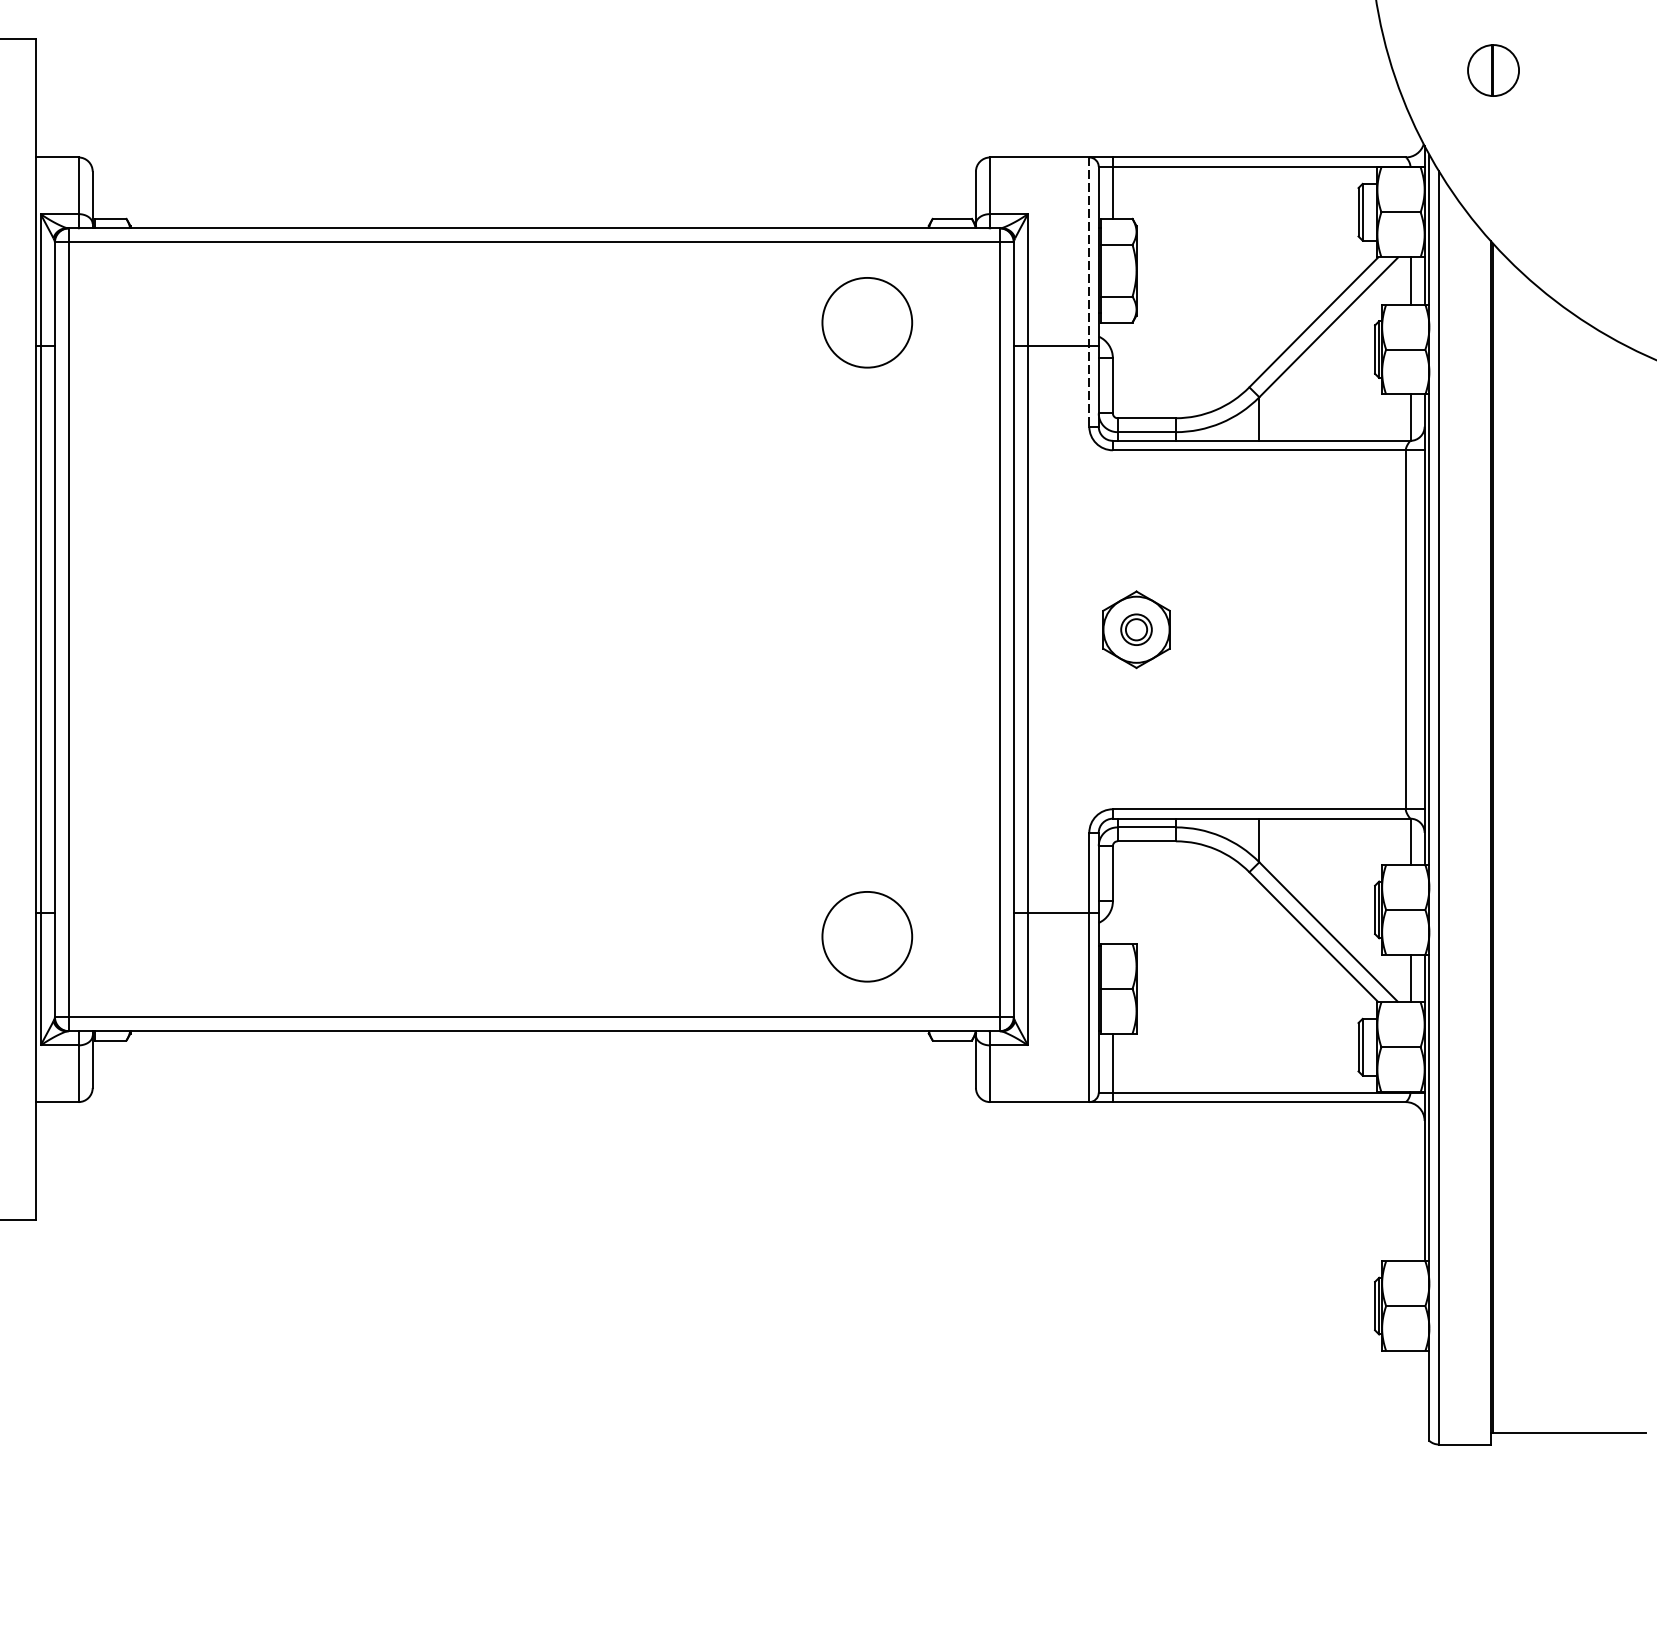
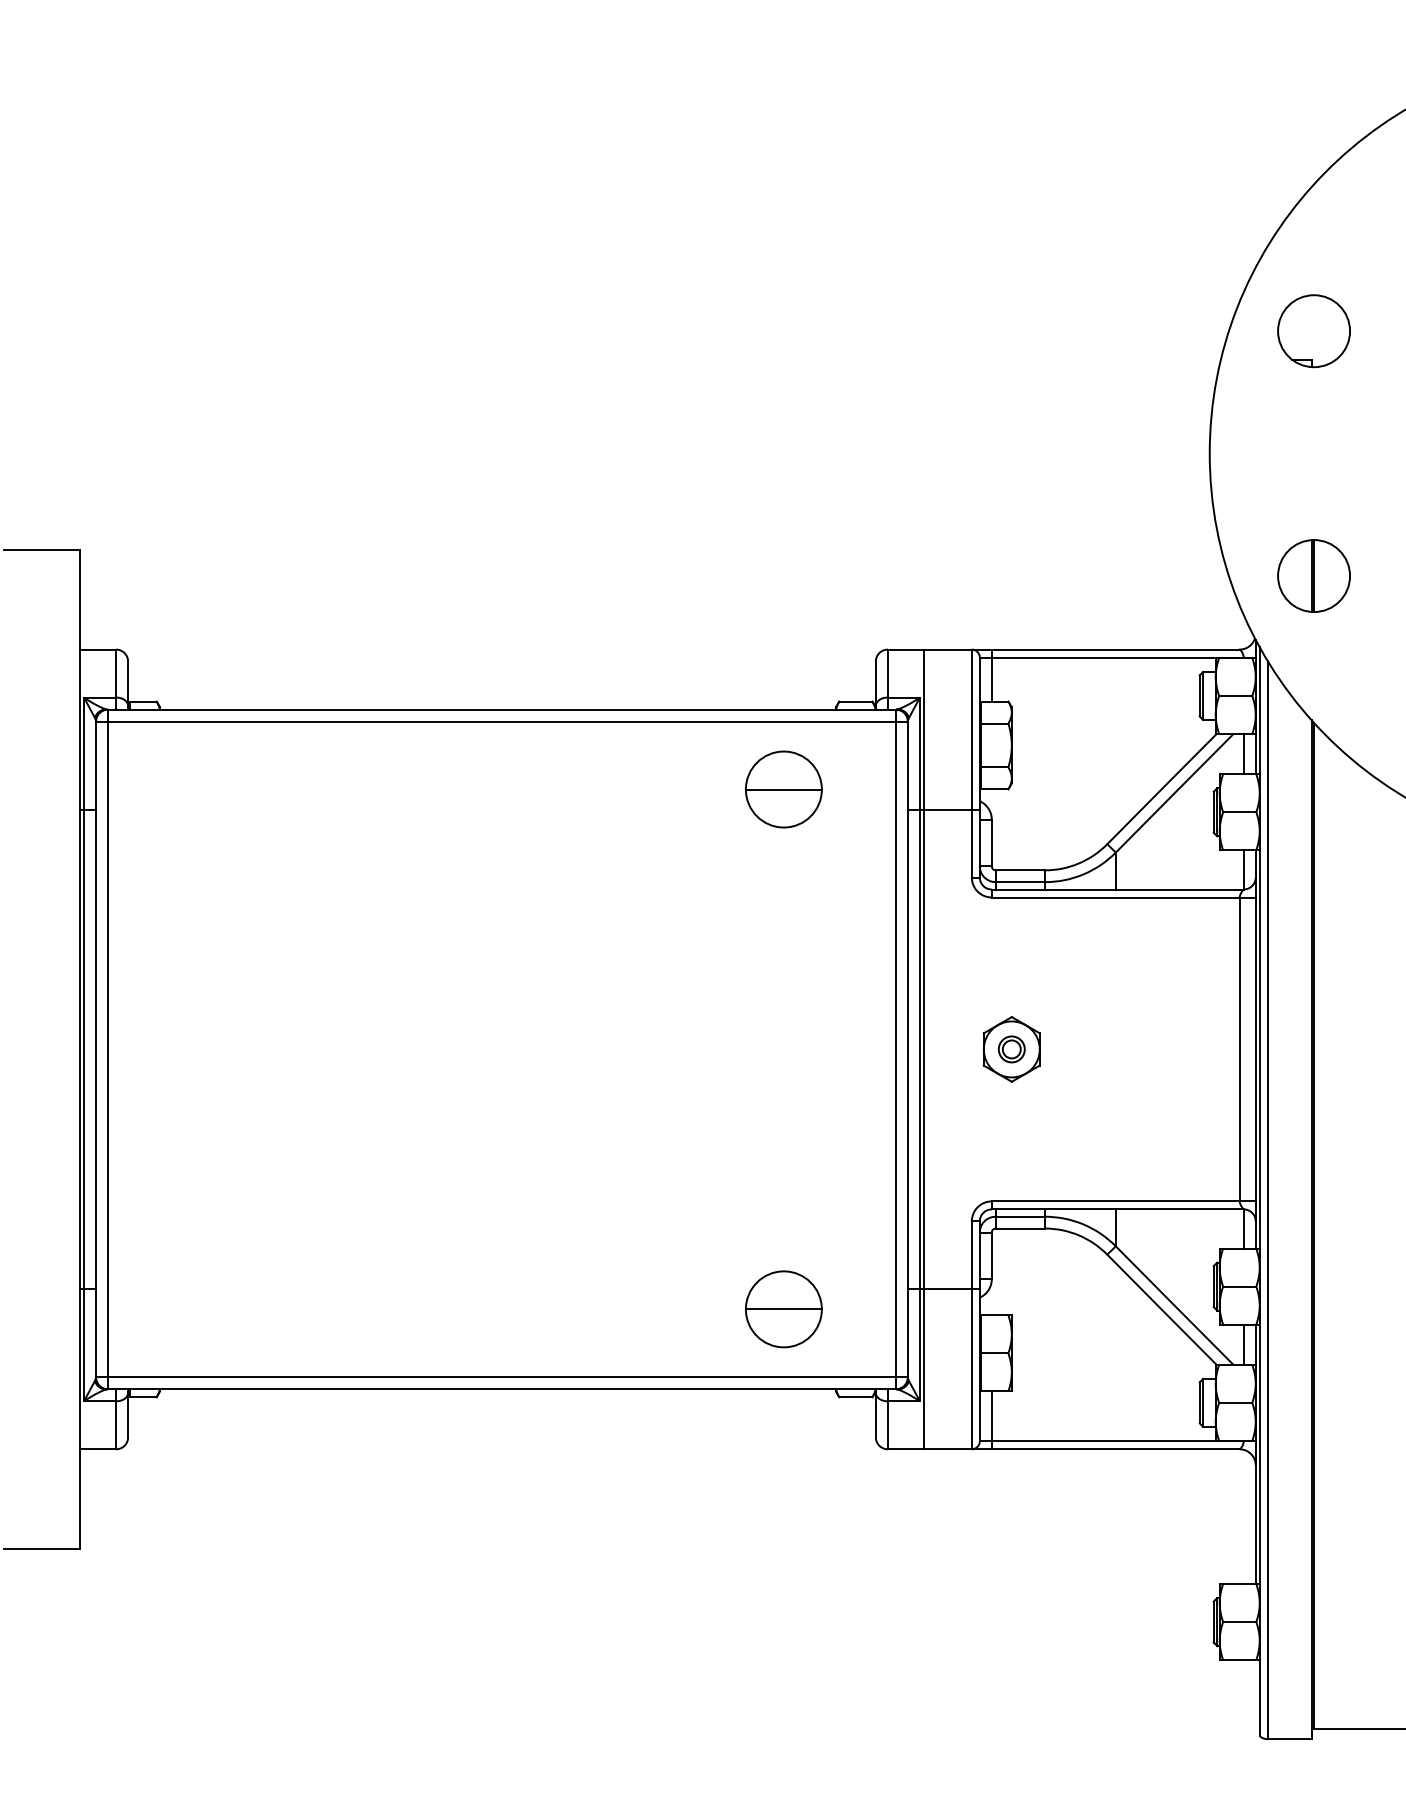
part: (1492, 69) -> (1313, 575), size x1.67
line: (1088, 292) -> (971, 763), dashed -> solid
line: (866, 322) -> (783, 789), added
line: (1032, 629) -> (923, 1049), added
line: (866, 936) -> (783, 1309), added

